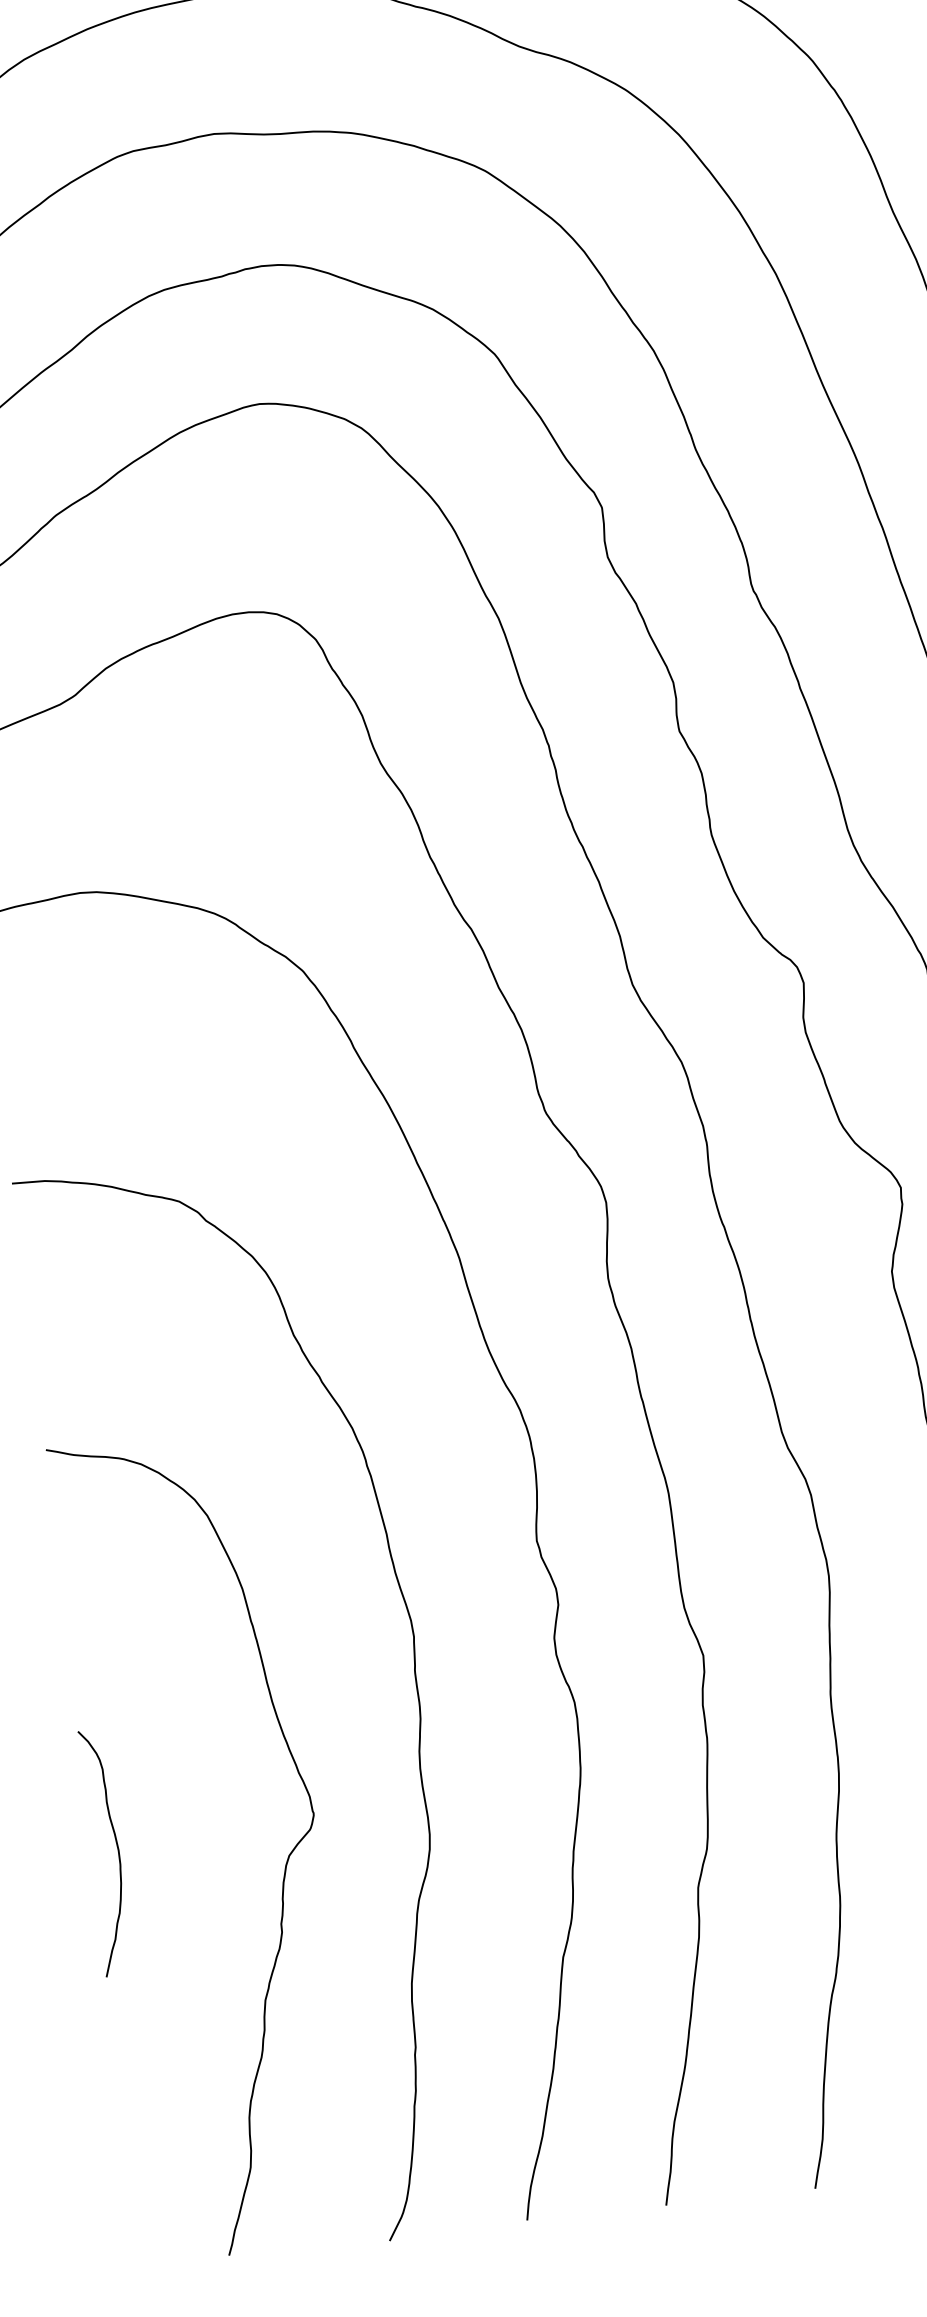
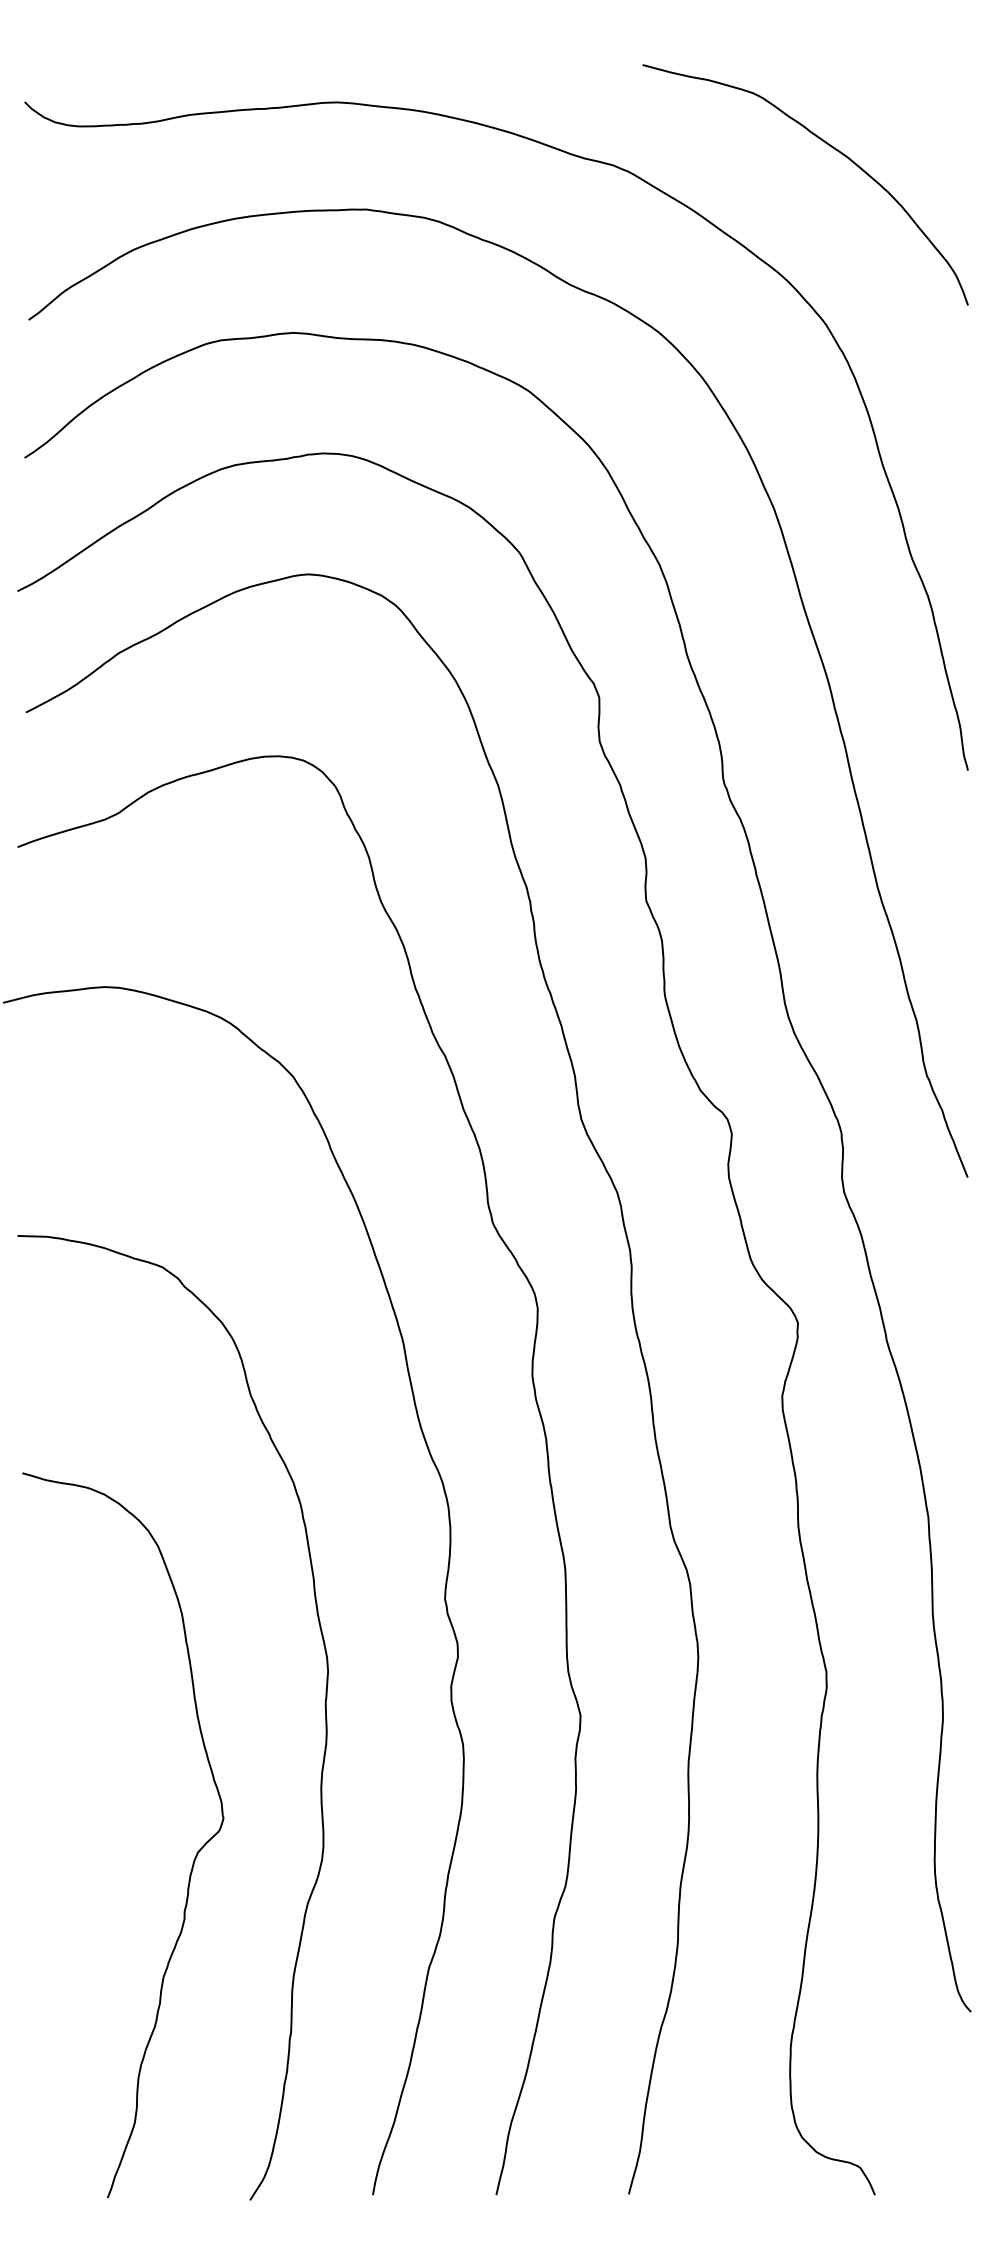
curve: (117, 1851) -> (47, 1832), removed

